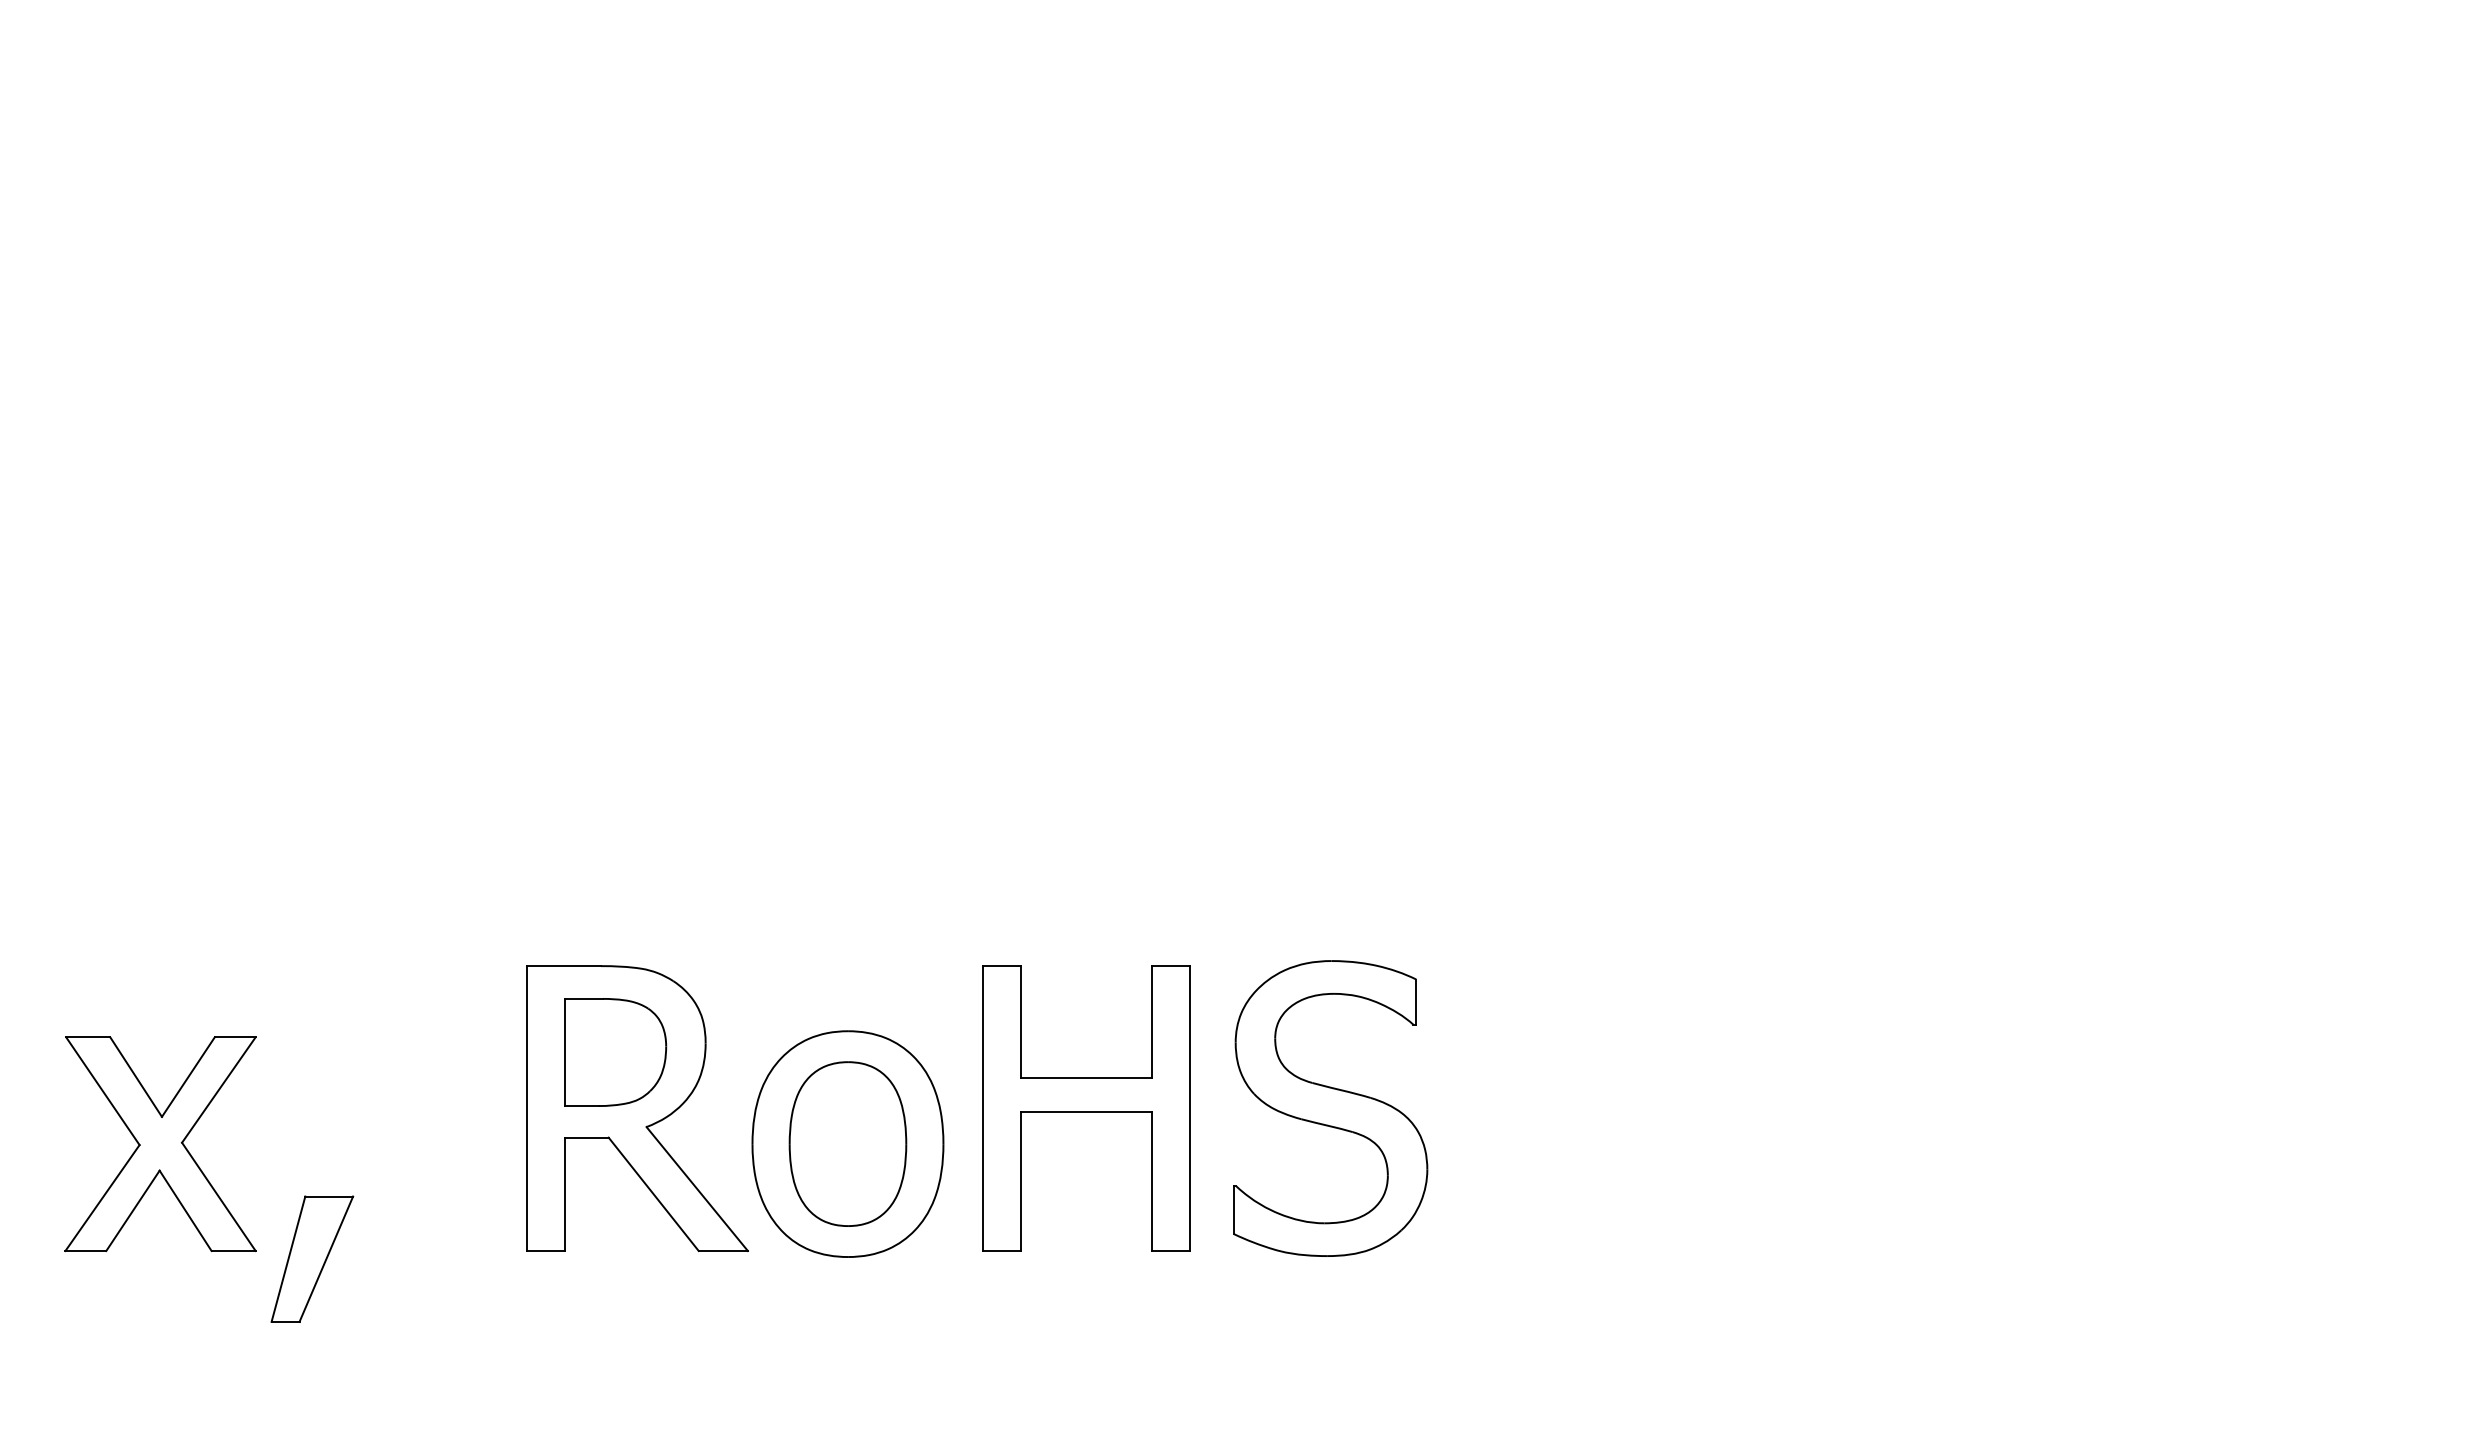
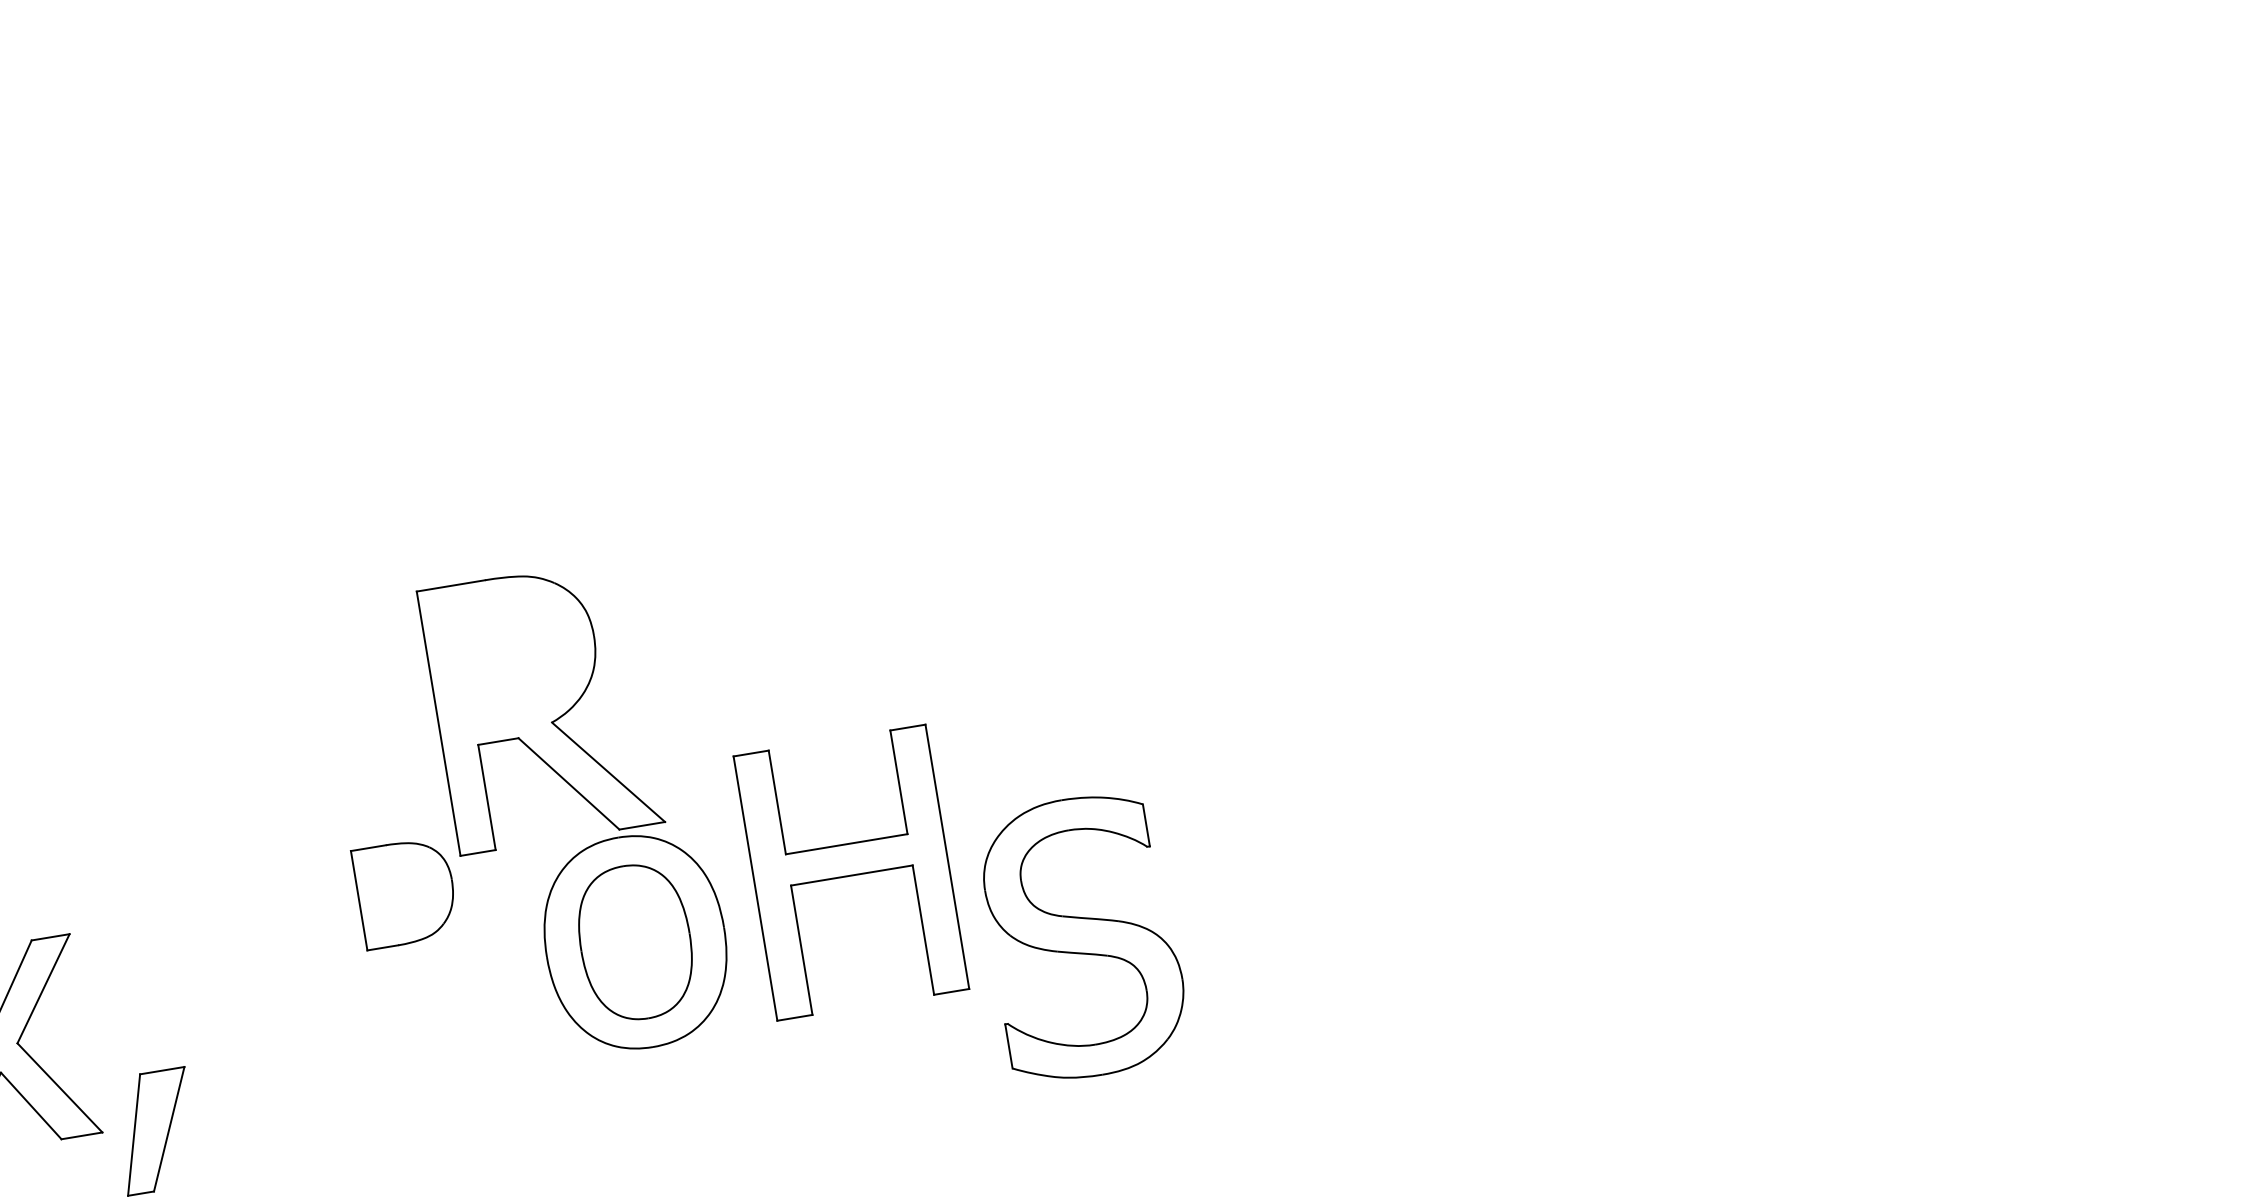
part: (637, 1108) -> (540, 706), moved
part: (1330, 1108) -> (1083, 937), moved

